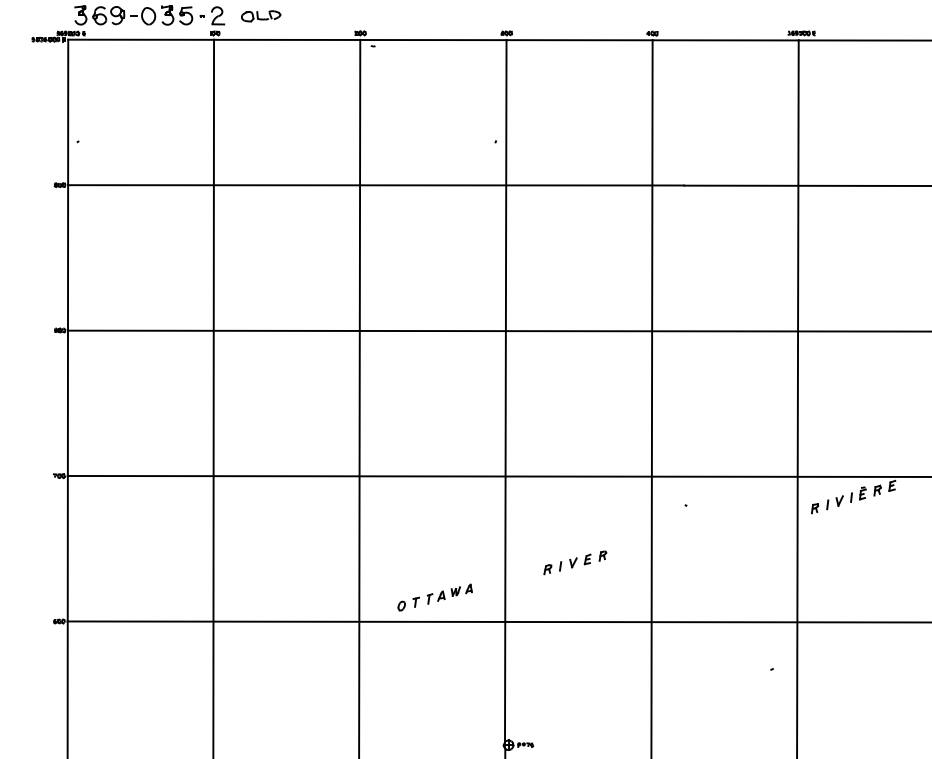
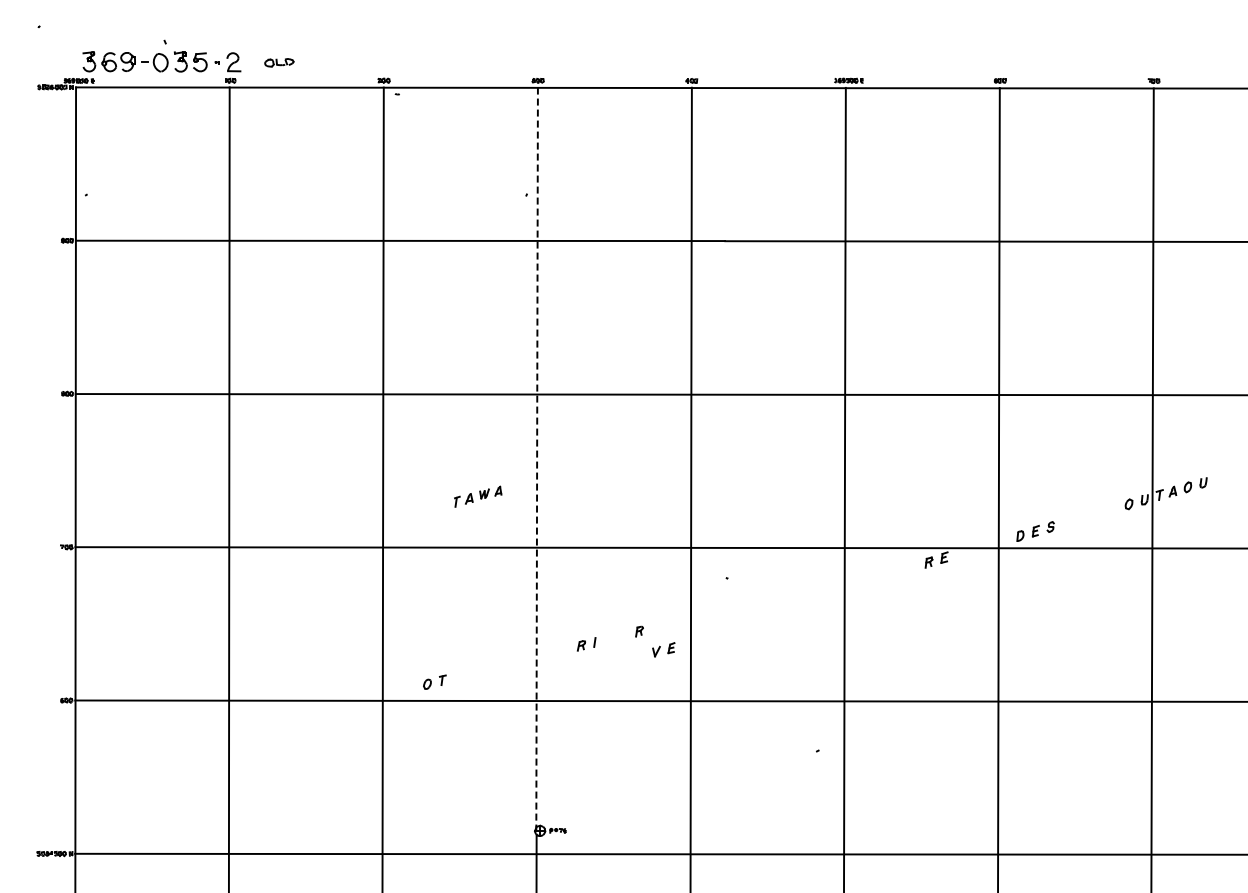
part: (261, 16) -> (279, 62), size x0.7
line: (506, 394) -> (537, 461), solid -> dashed
part: (838, 500) -> (887, 572), removed
part: (580, 560) -> (663, 649), moved
part: (450, 593) -> (478, 496), moved

